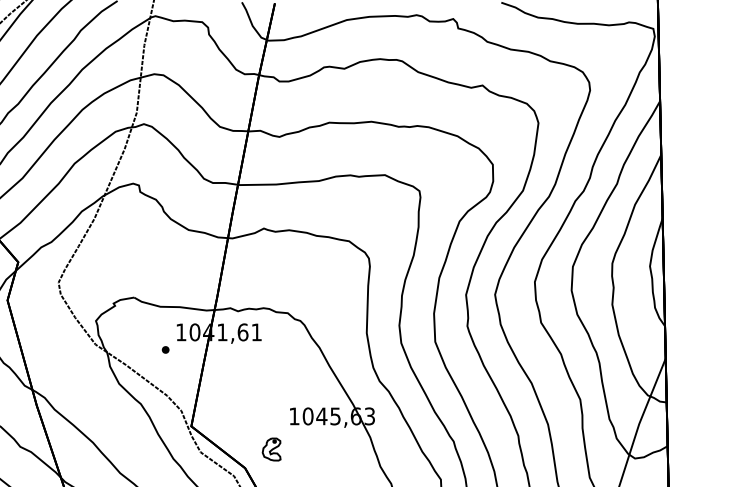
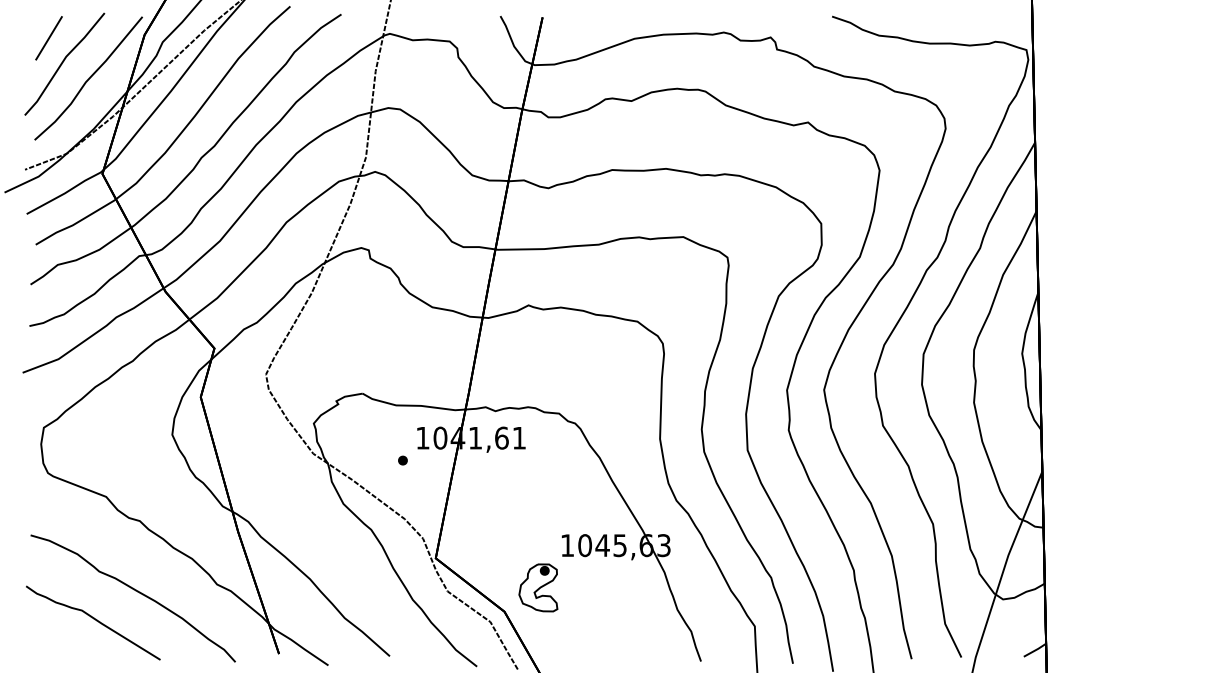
part: (271, 449) -> (538, 587), size x1.67

